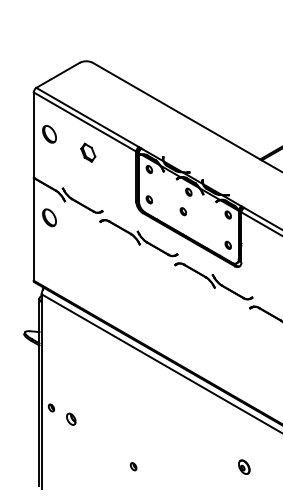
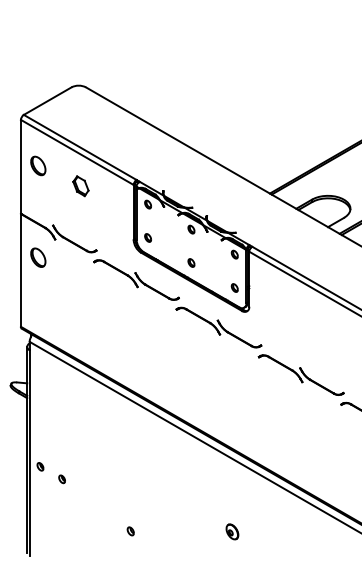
part: (183, 211) -> (191, 262), moved
part: (70, 419) -> (61, 479), size x0.62
part: (244, 466) -> (232, 531), moved

